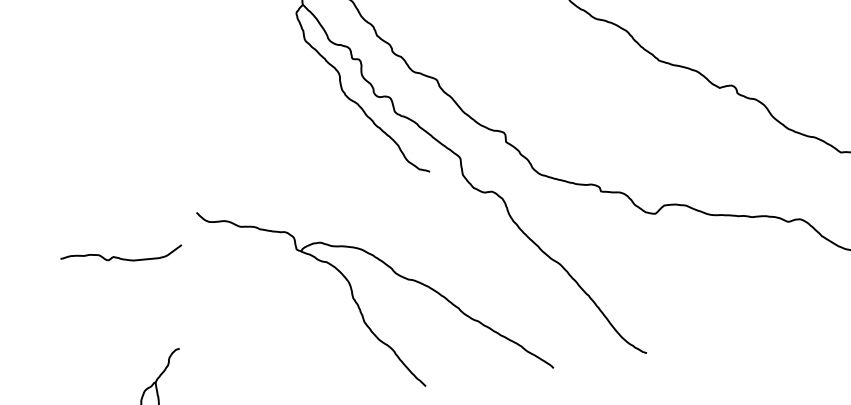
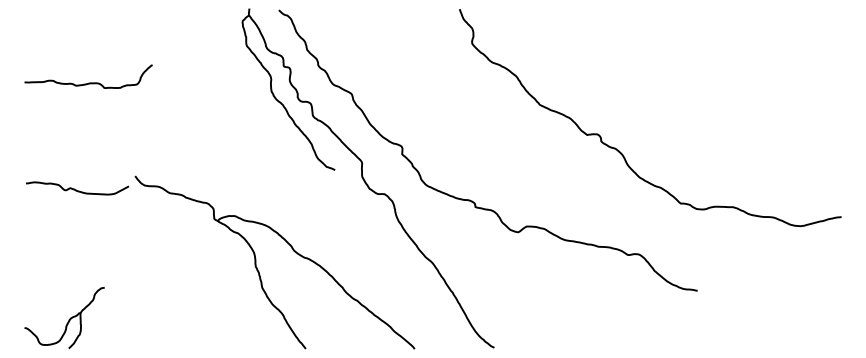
curve: (125, 110) -> (88, 82), added
curve: (120, 257) -> (76, 189), moved

